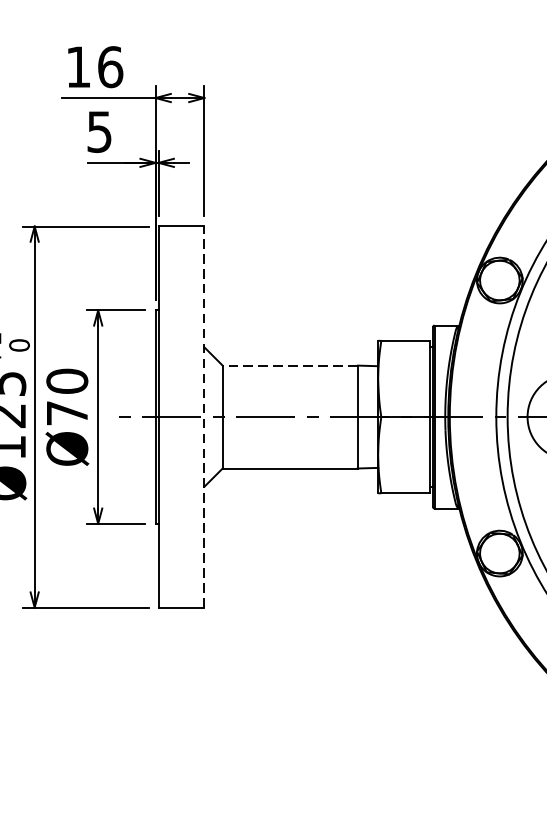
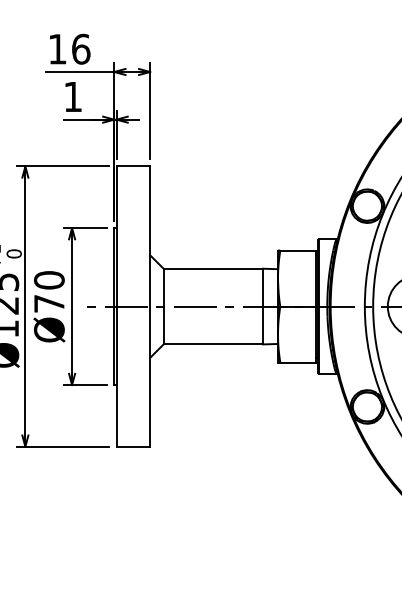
text: (98, 132) -> (72, 97), 5 -> 1
line: (290, 365) -> (213, 268), dashed -> solid
line: (204, 416) -> (150, 306), dashed -> solid

